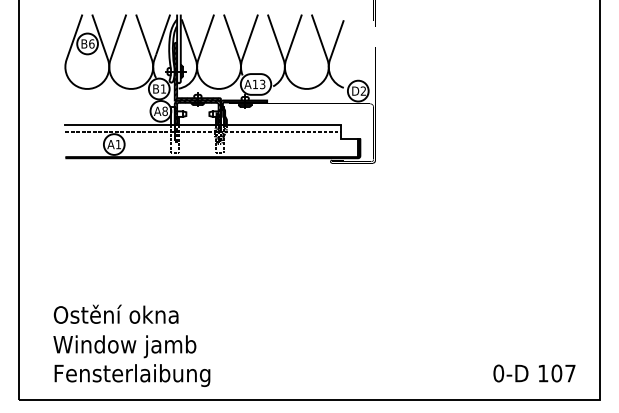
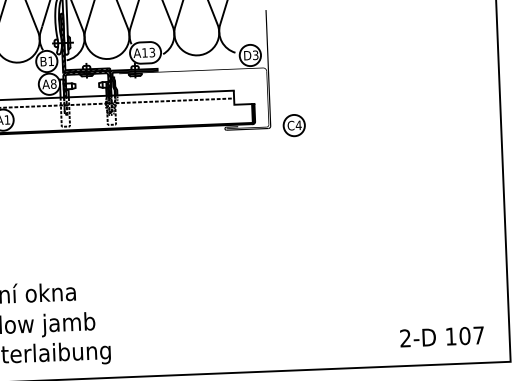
text: (363, 91) -> (255, 55), D2 -> D3
part: (398, 161) -> (294, 125), added
text: (498, 373) -> (405, 338), 0-D -> 2-D

